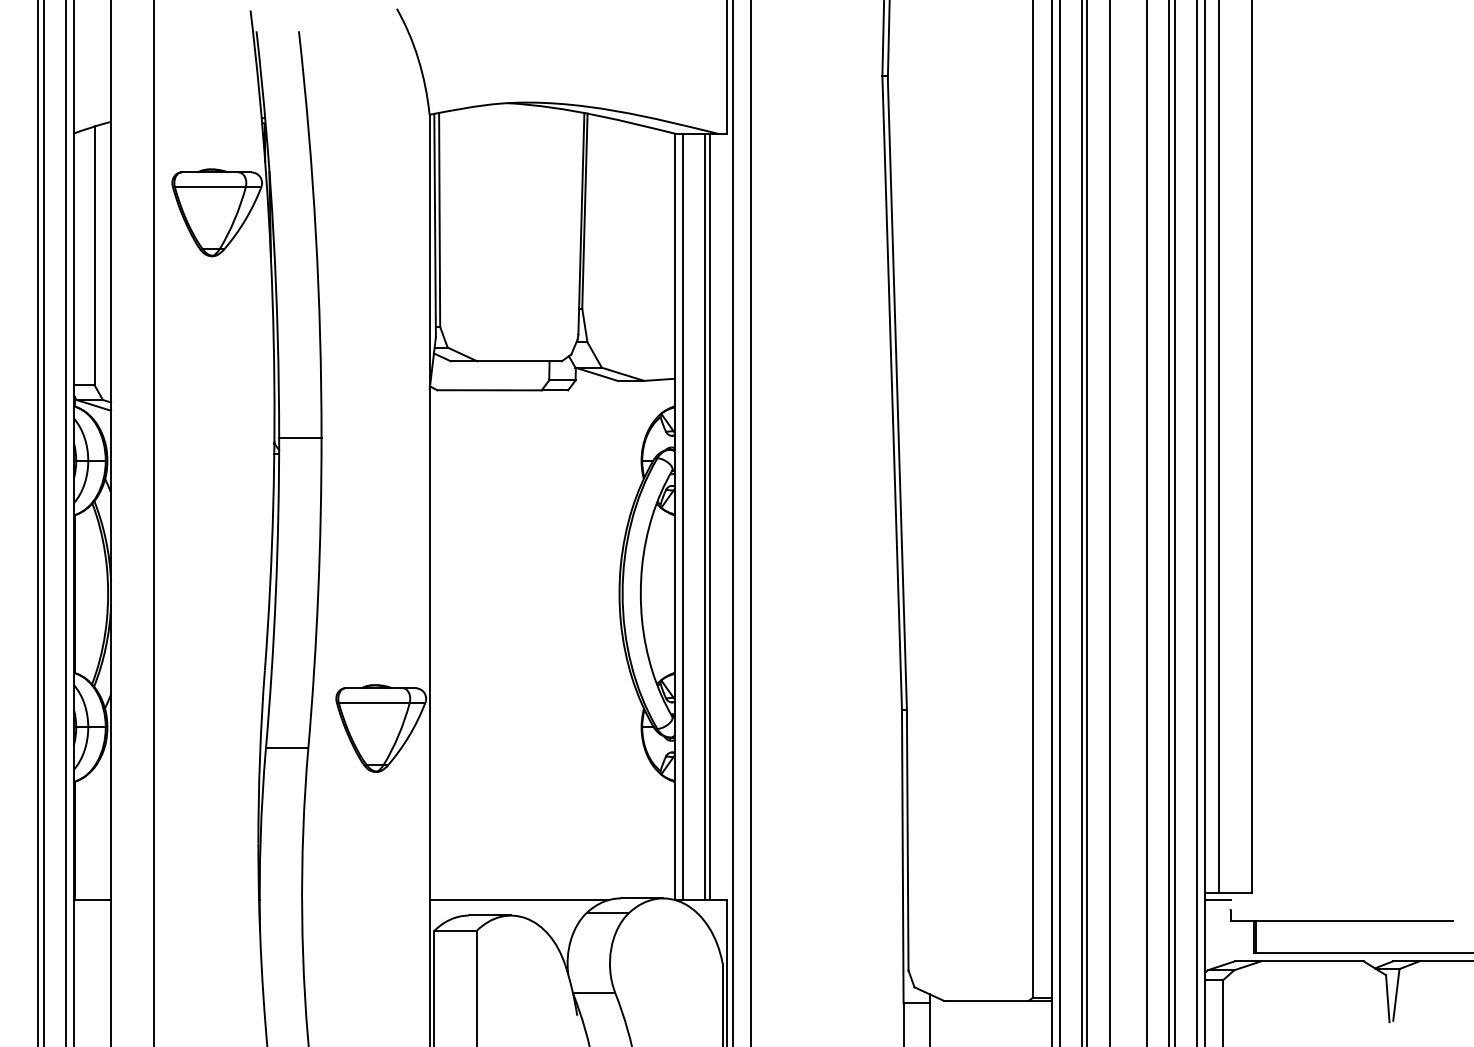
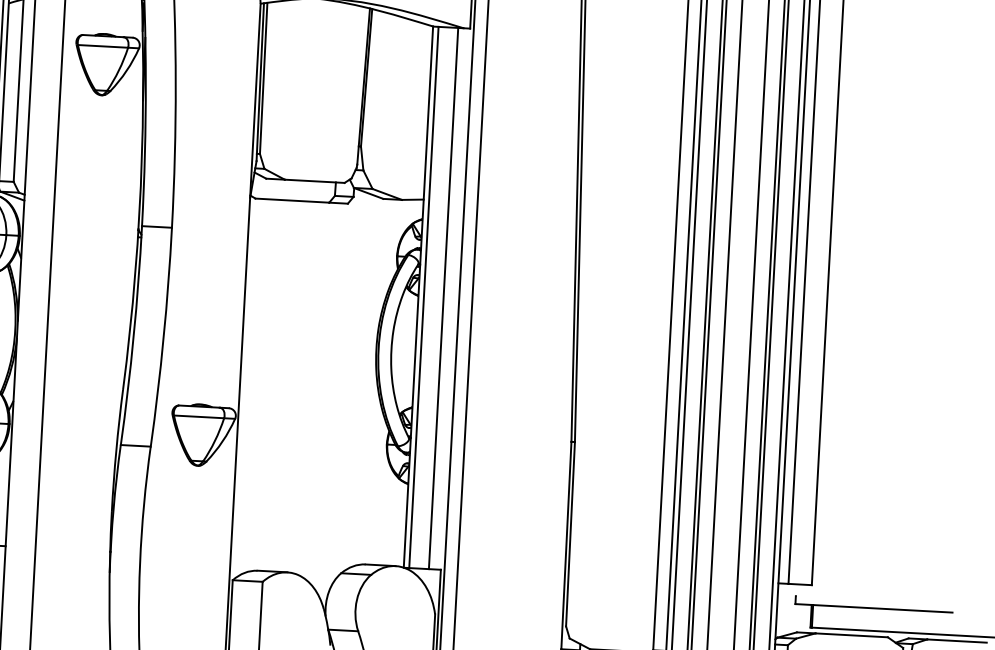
line: (704, 516) -> (439, 297), removed
line: (518, 900) -> (293, 562), removed
line: (1217, 900) -> (786, 588), removed

